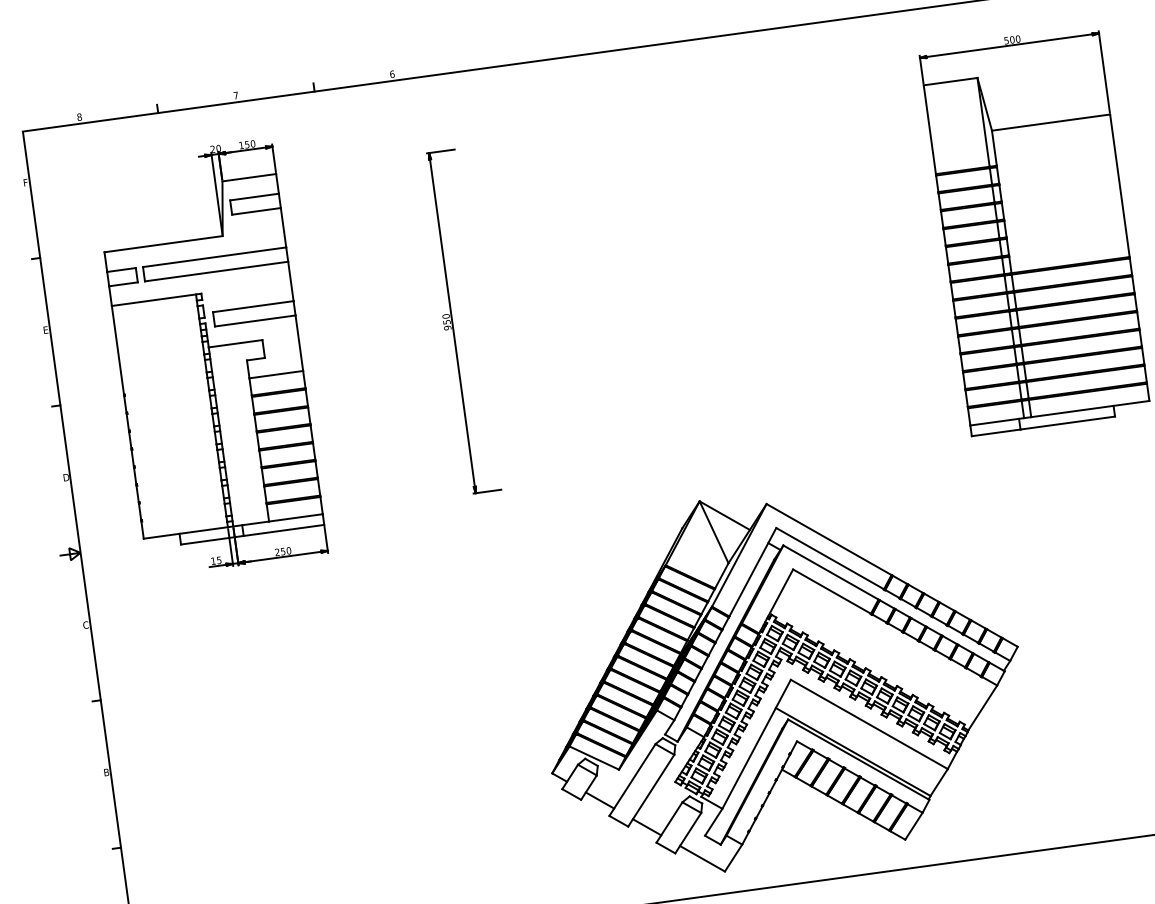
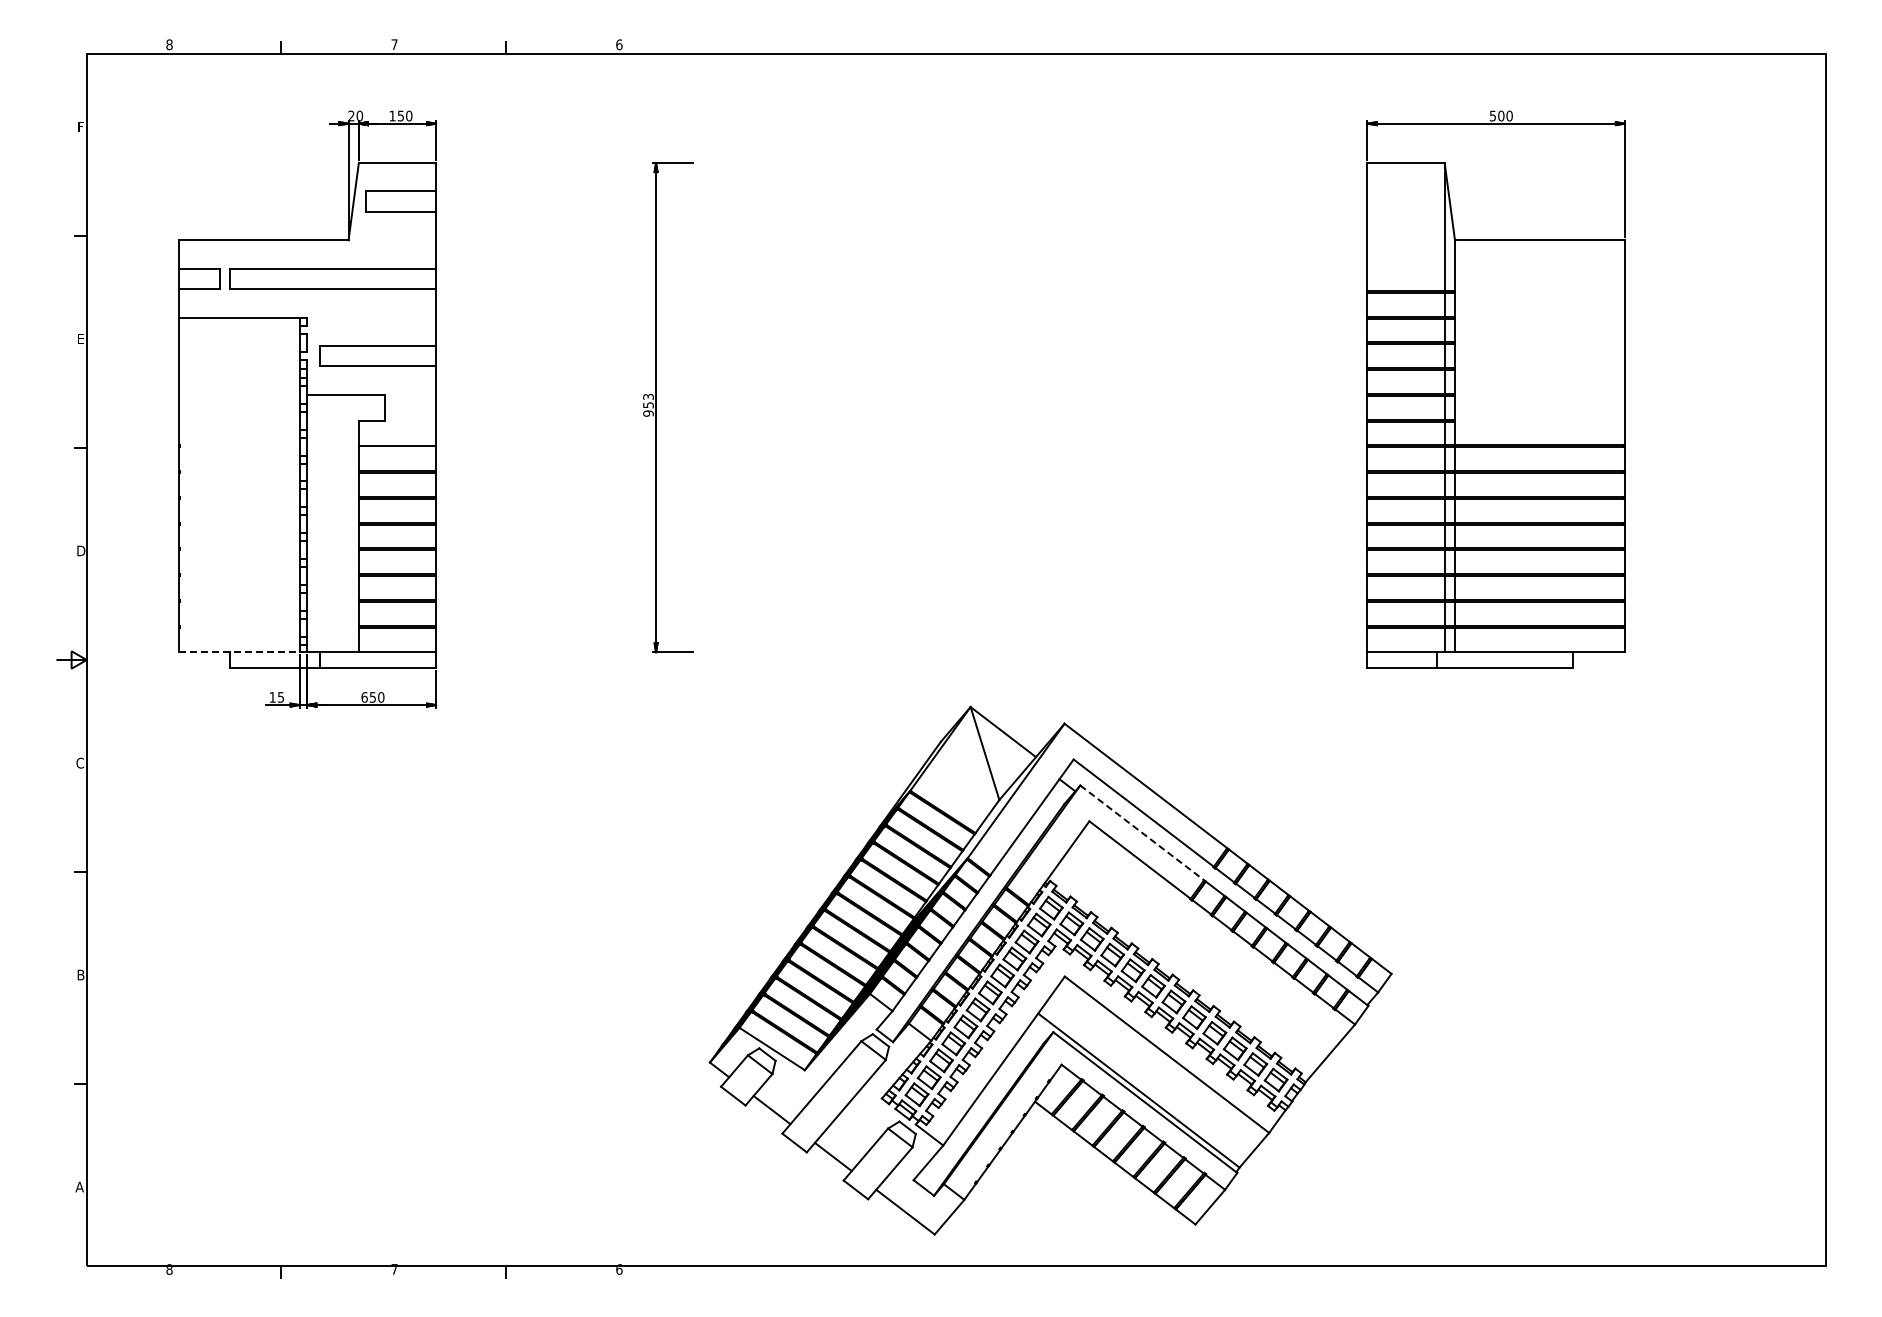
text: (446, 316) -> (648, 396), 950 -> 953
line: (186, 533) -> (239, 652), solid -> dashed
text: (277, 552) -> (364, 697), 250 -> 650
line: (831, 572) -> (1142, 832), solid -> dashed

